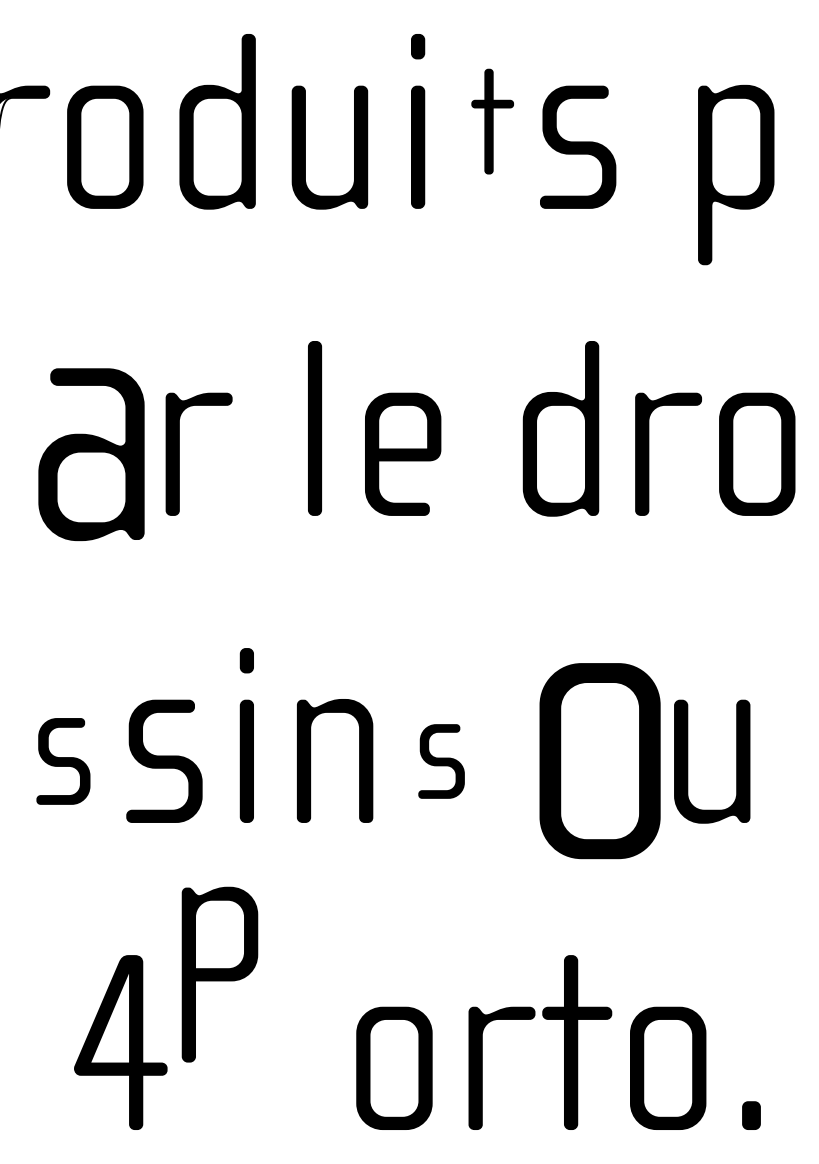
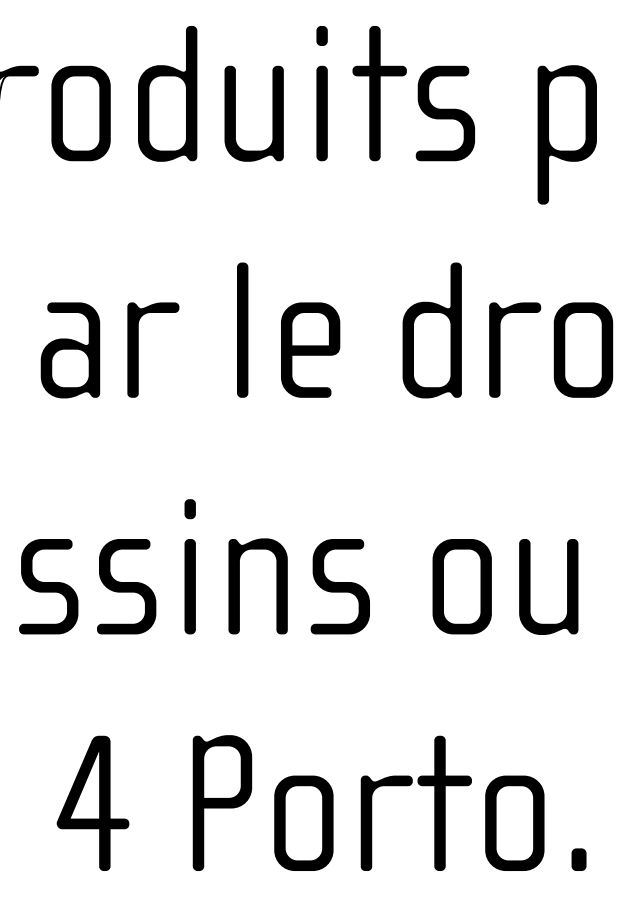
part: (492, 121) -> (379, 93), size x1.67
part: (91, 454) -> (70, 350), size x0.71
part: (63, 761) -> (48, 586), size x1.43
part: (440, 761) -> (339, 586), size x1.67
part: (598, 761) -> (461, 586), size x0.62
part: (220, 973) -> (222, 802), moved

